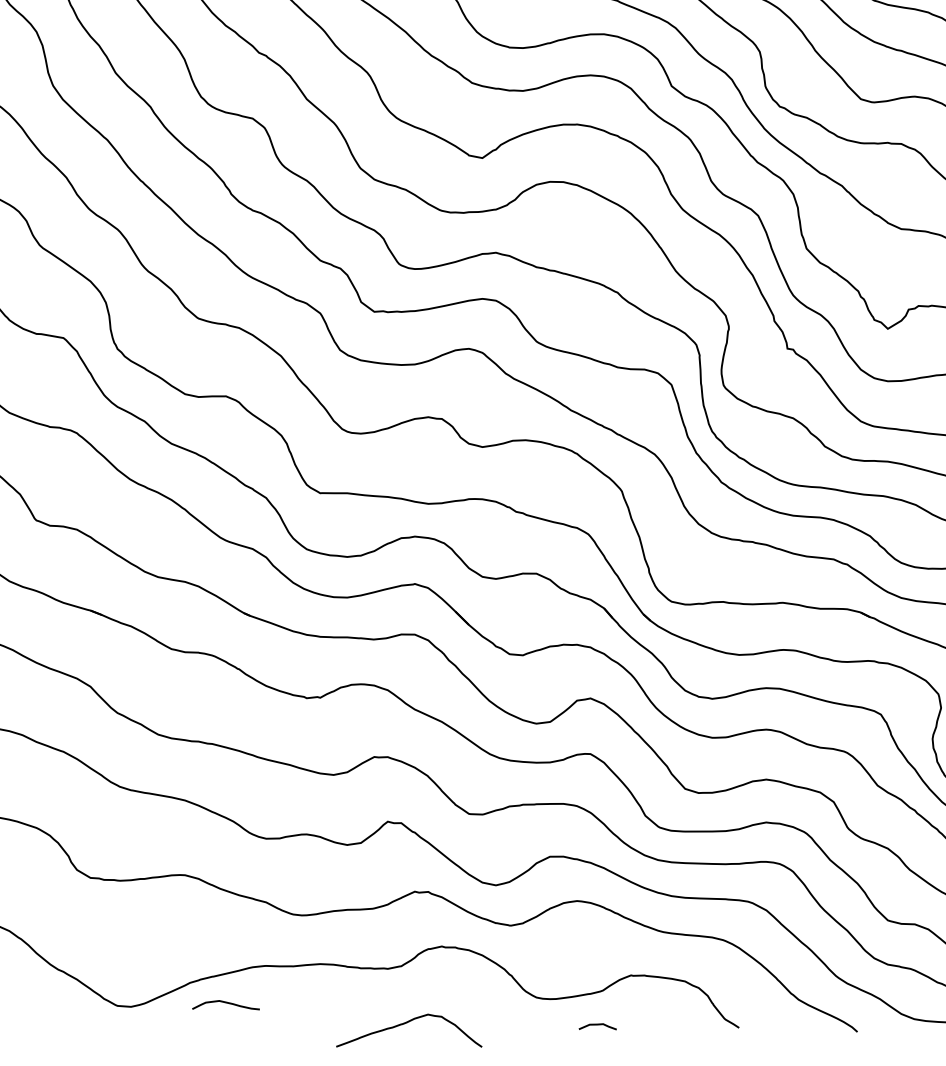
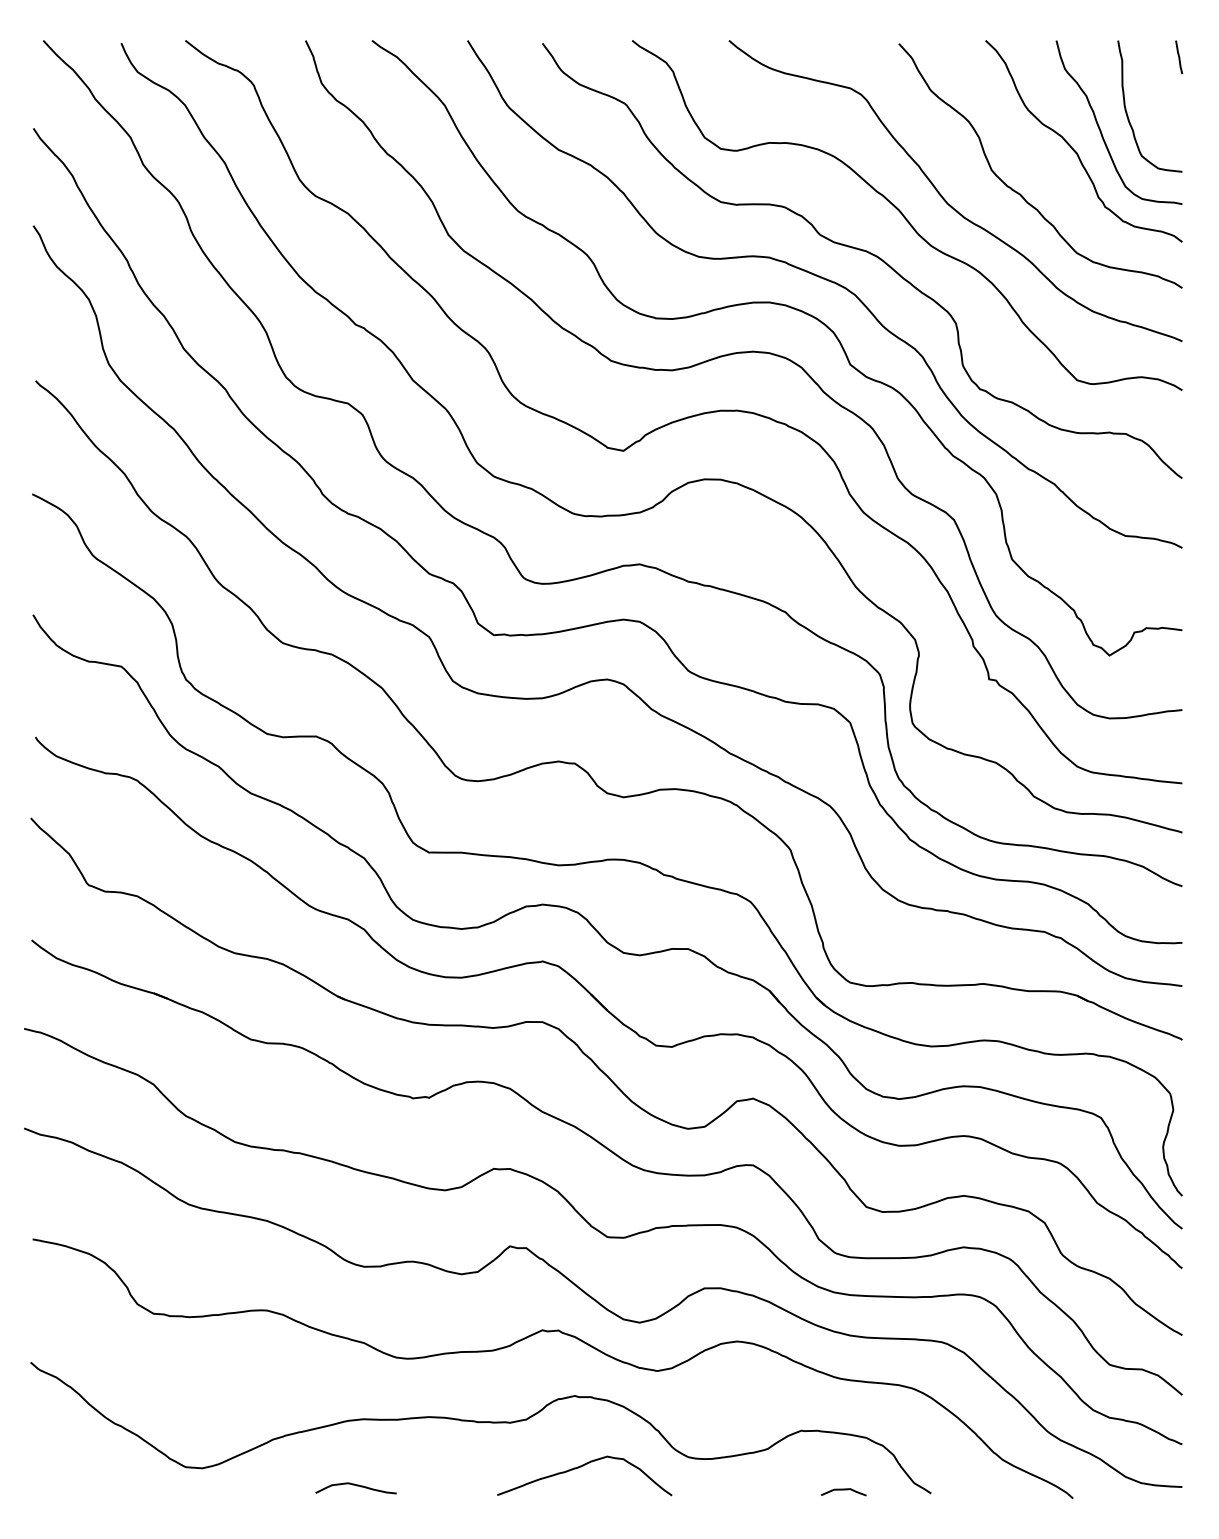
curve: (226, 1003) -> (356, 1486), moved
curve: (406, 1023) -> (581, 1467), moved
curve: (597, 1025) -> (843, 1490), moved

